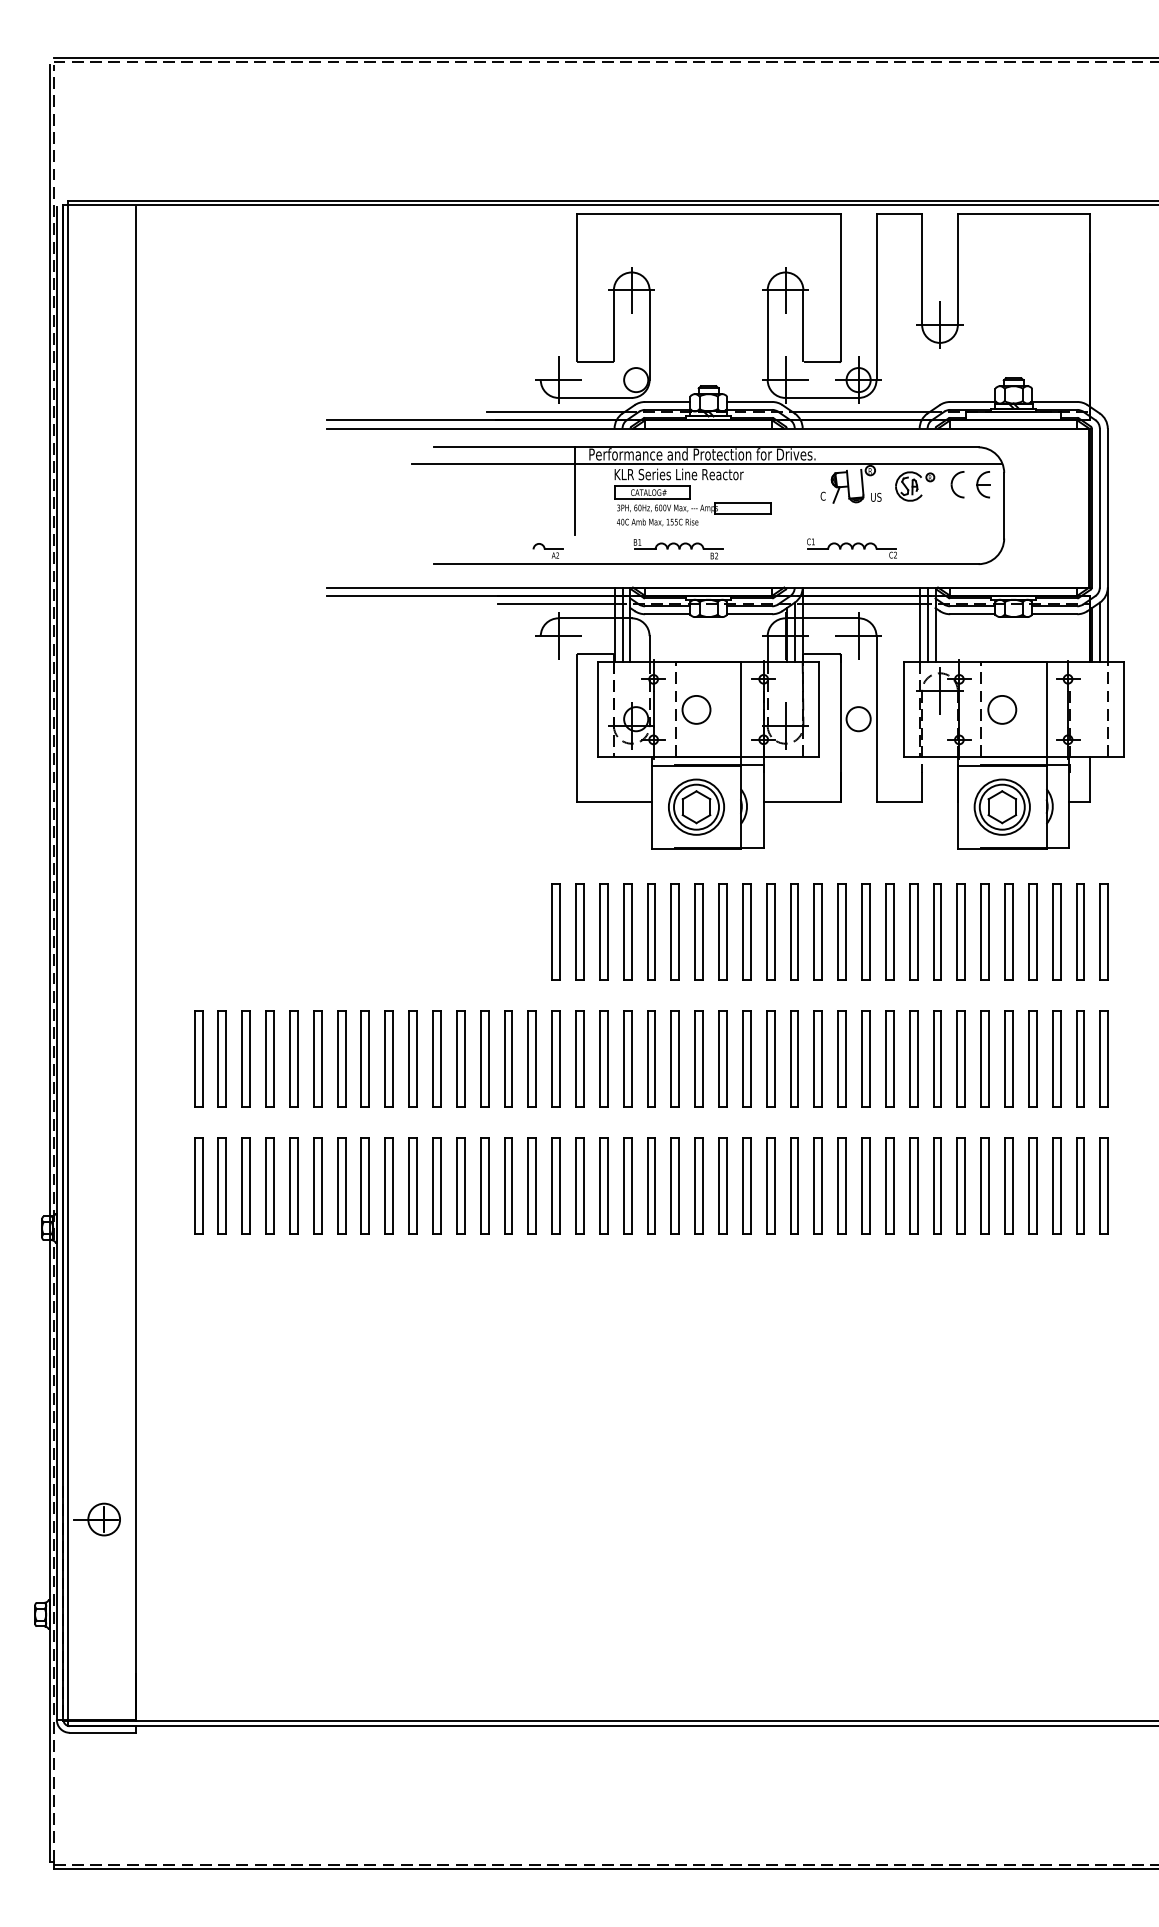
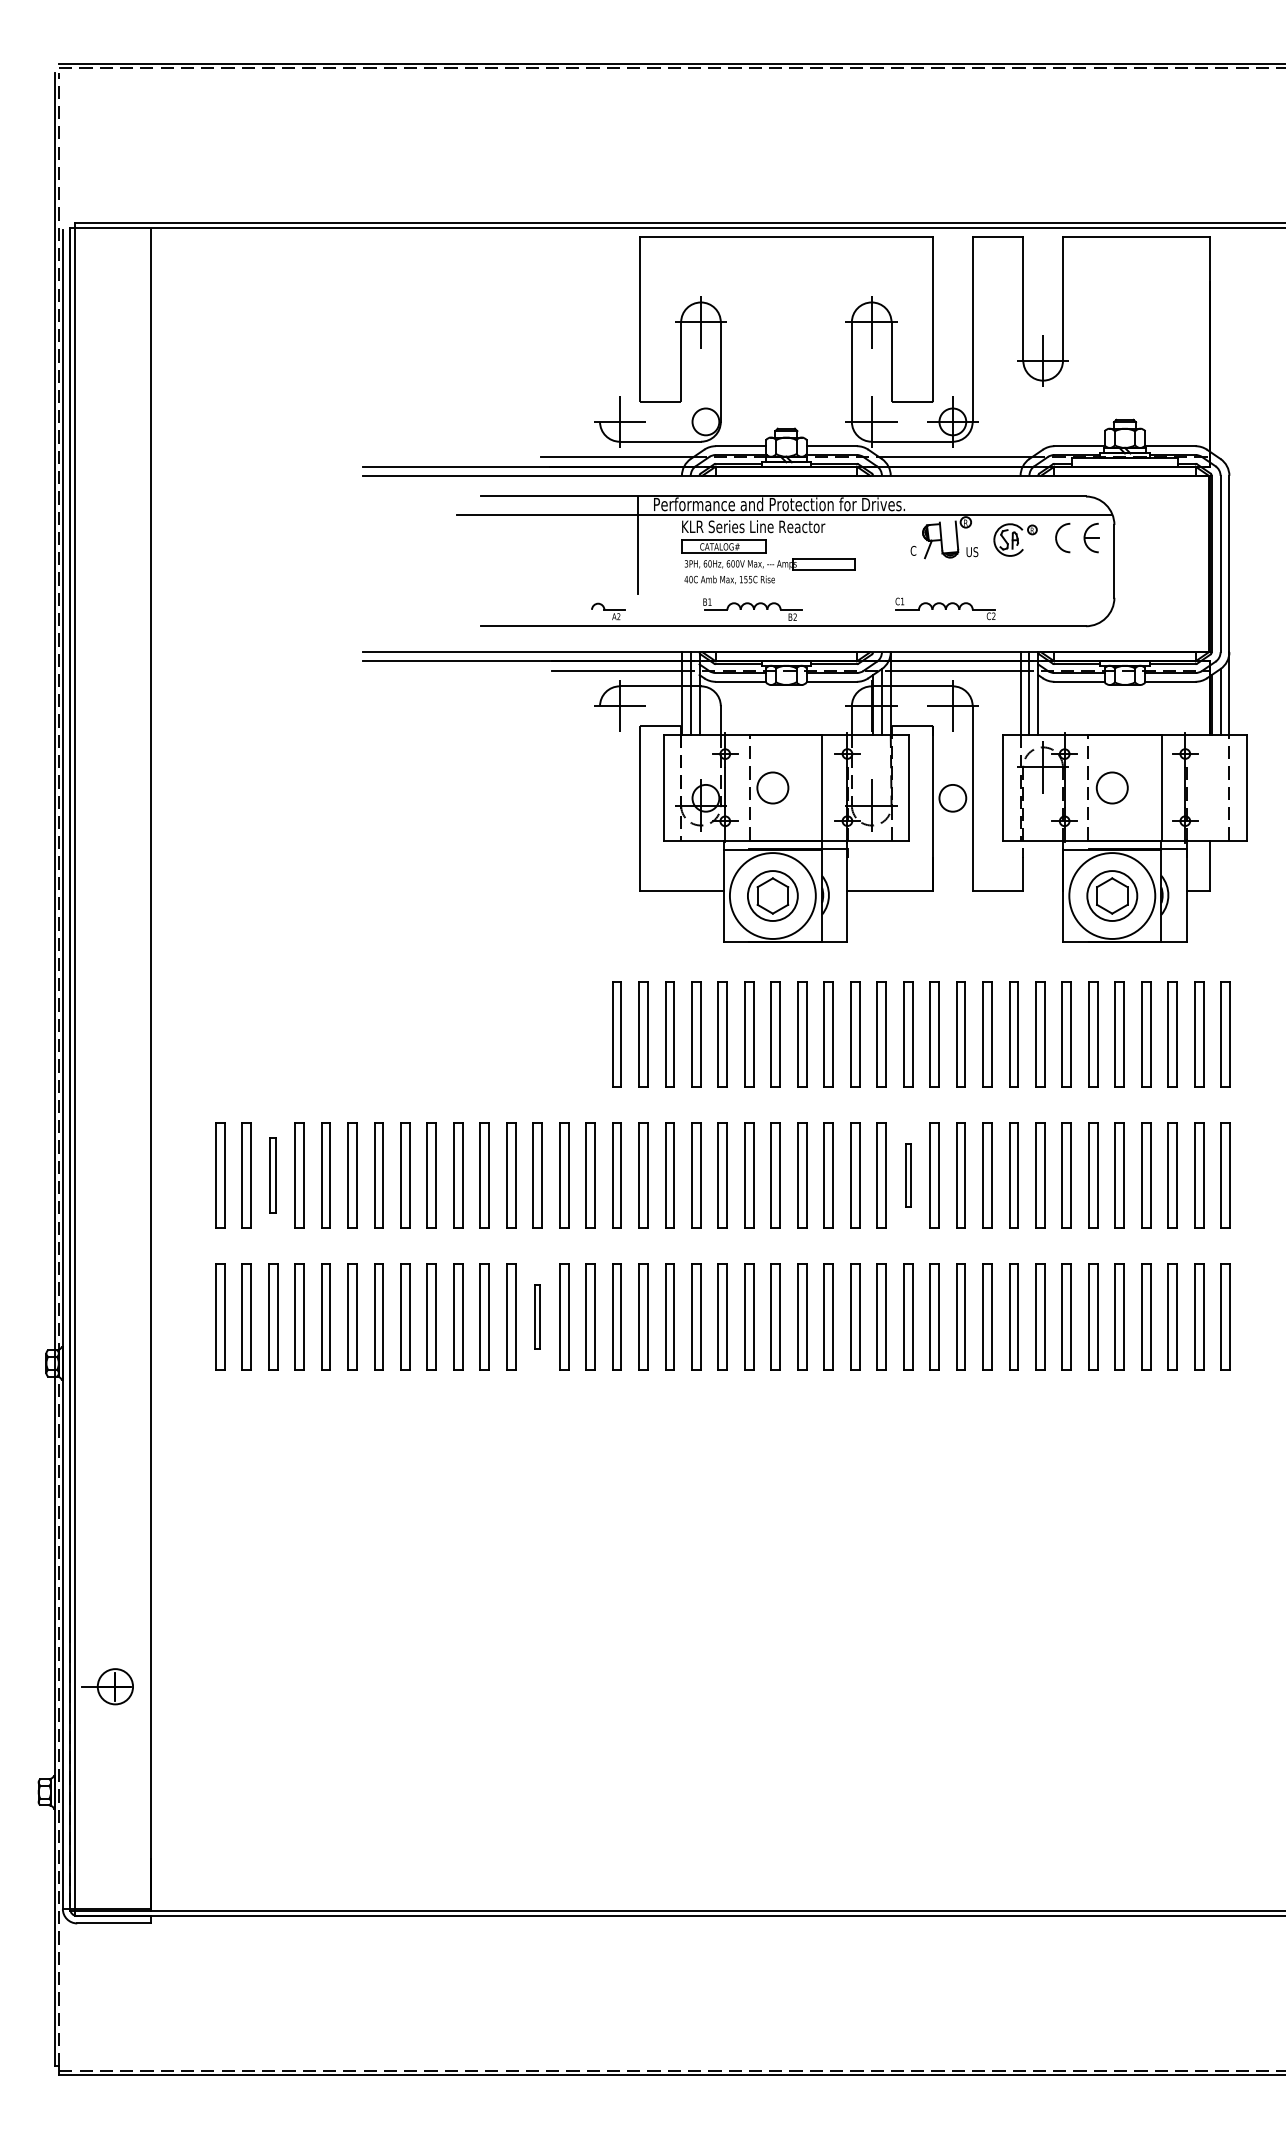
circle: (696, 806) -> (772, 895), size x1.4
circle: (1001, 806) -> (1111, 895), size x1.4
part: (246, 1058) -> (273, 1175), size x0.7
part: (818, 1058) -> (908, 1175), size x0.6
part: (484, 1186) -> (537, 1316), size x0.6

